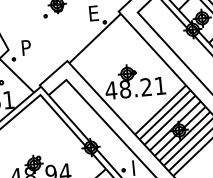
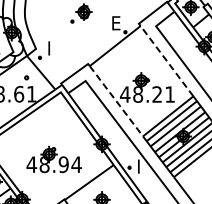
text: (27, 44) -> (53, 45), P -> I
line: (154, 49) -> (167, 61), solid -> dashed
line: (102, 99) -> (116, 101), solid -> dashed

